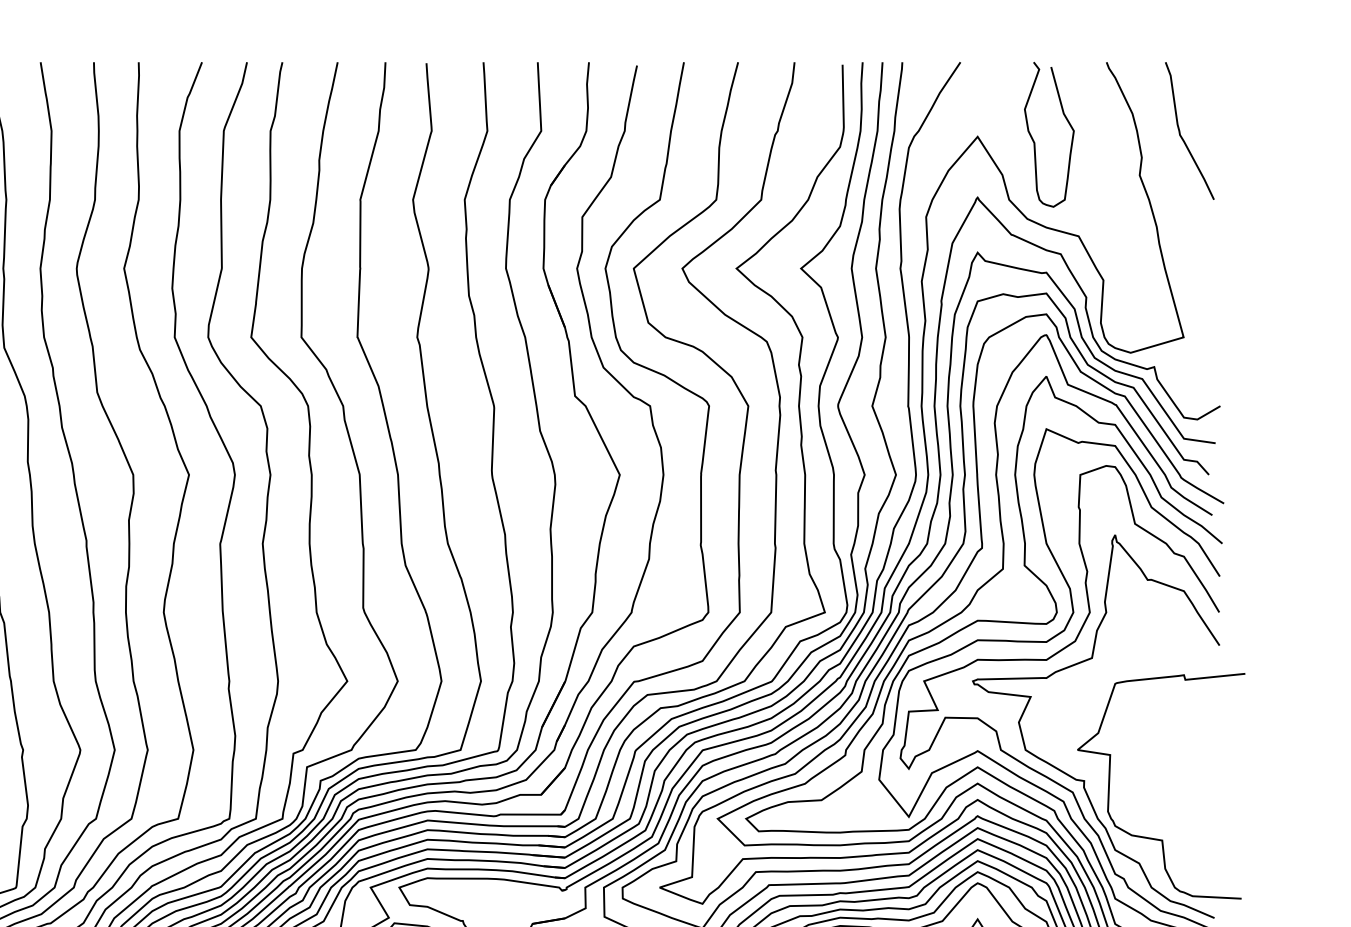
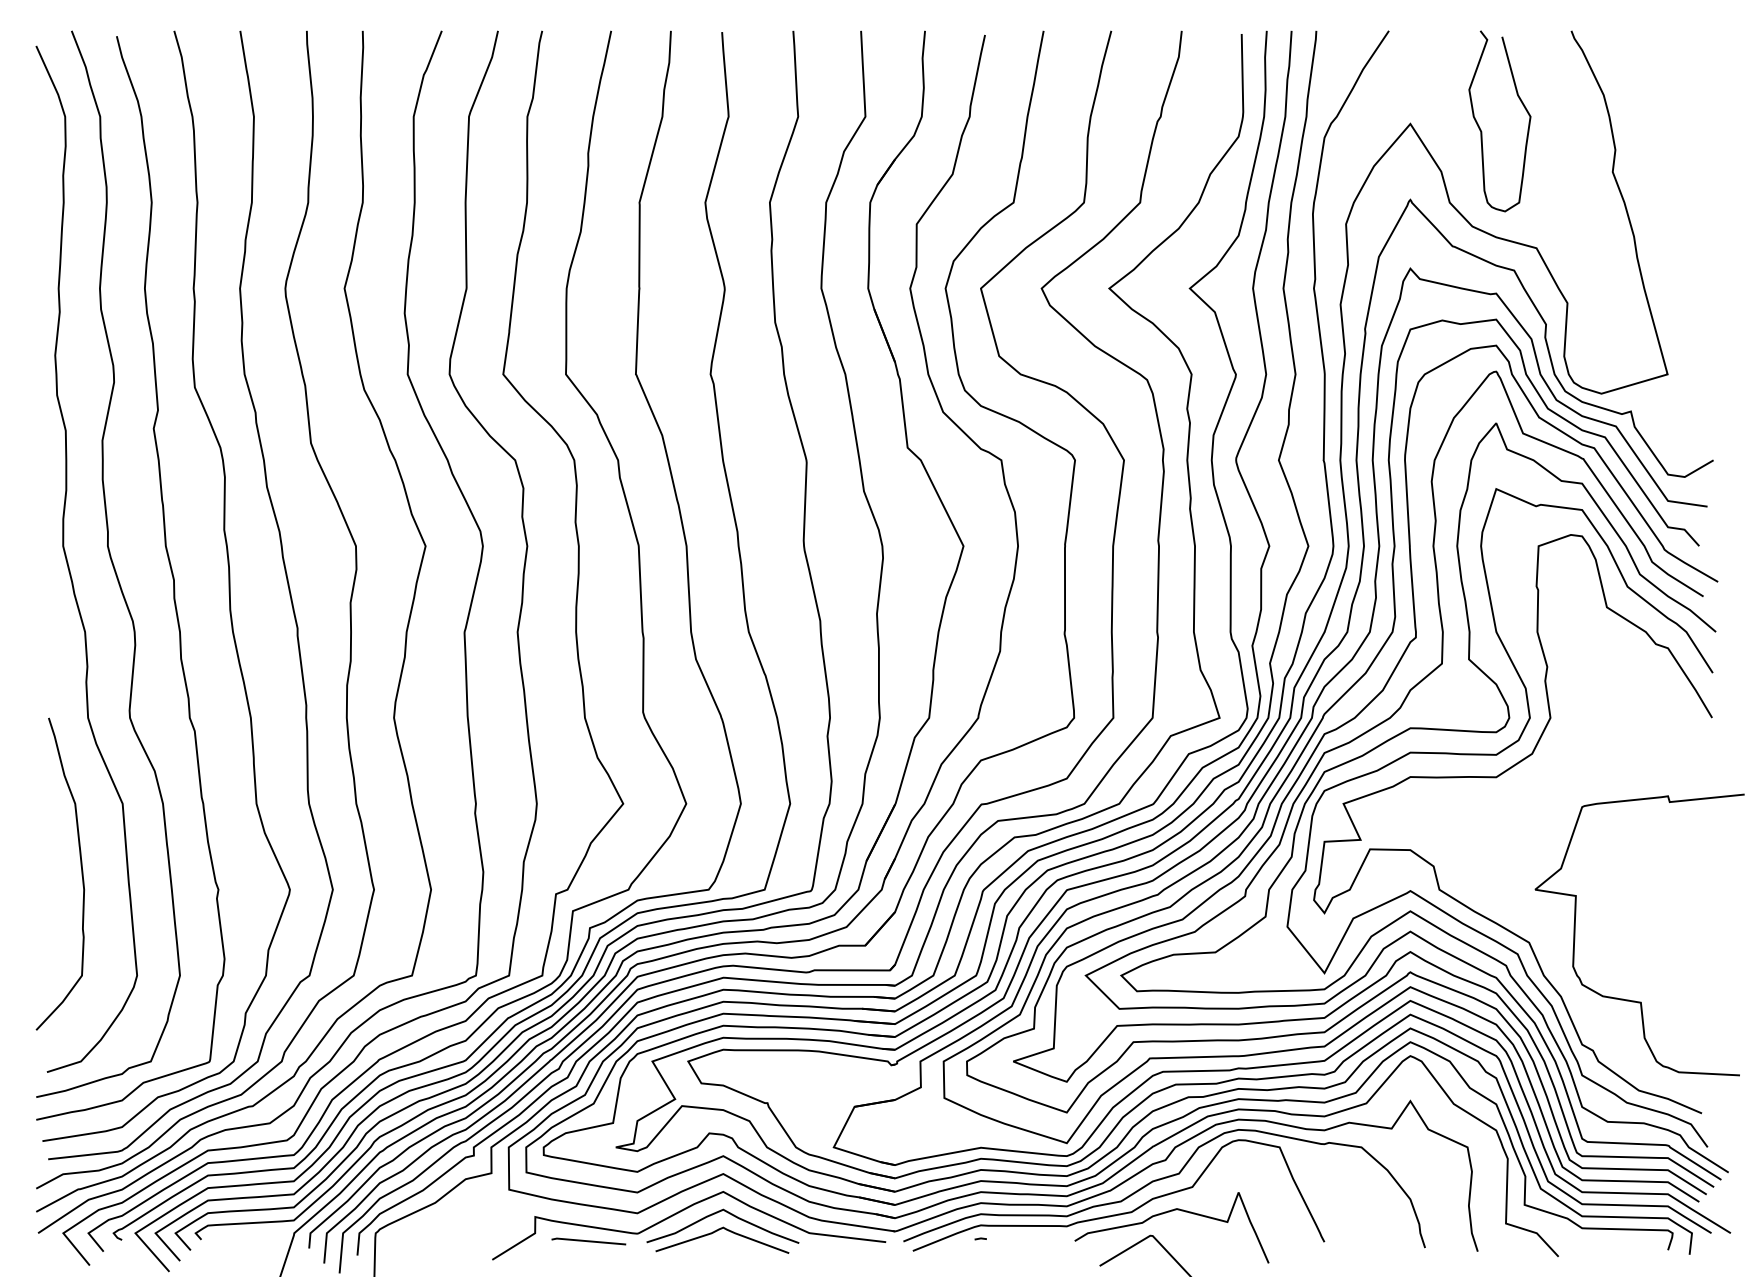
curve: (1180, 130) -> (1663, 116), removed
curve: (1085, 780) -> (1544, 927), removed

